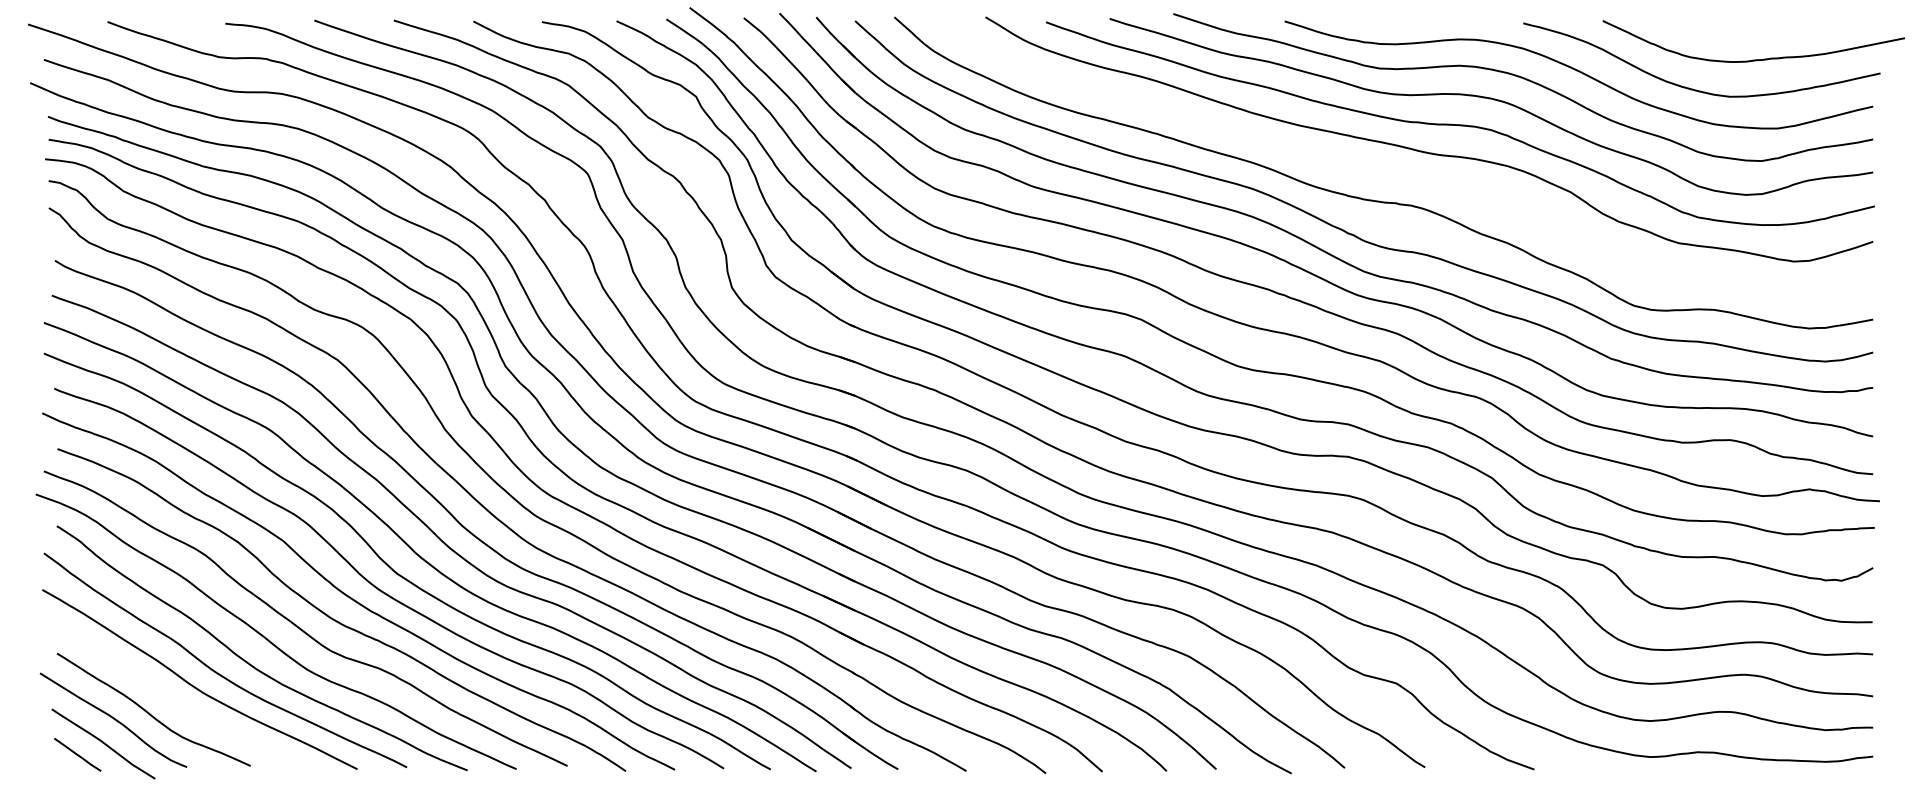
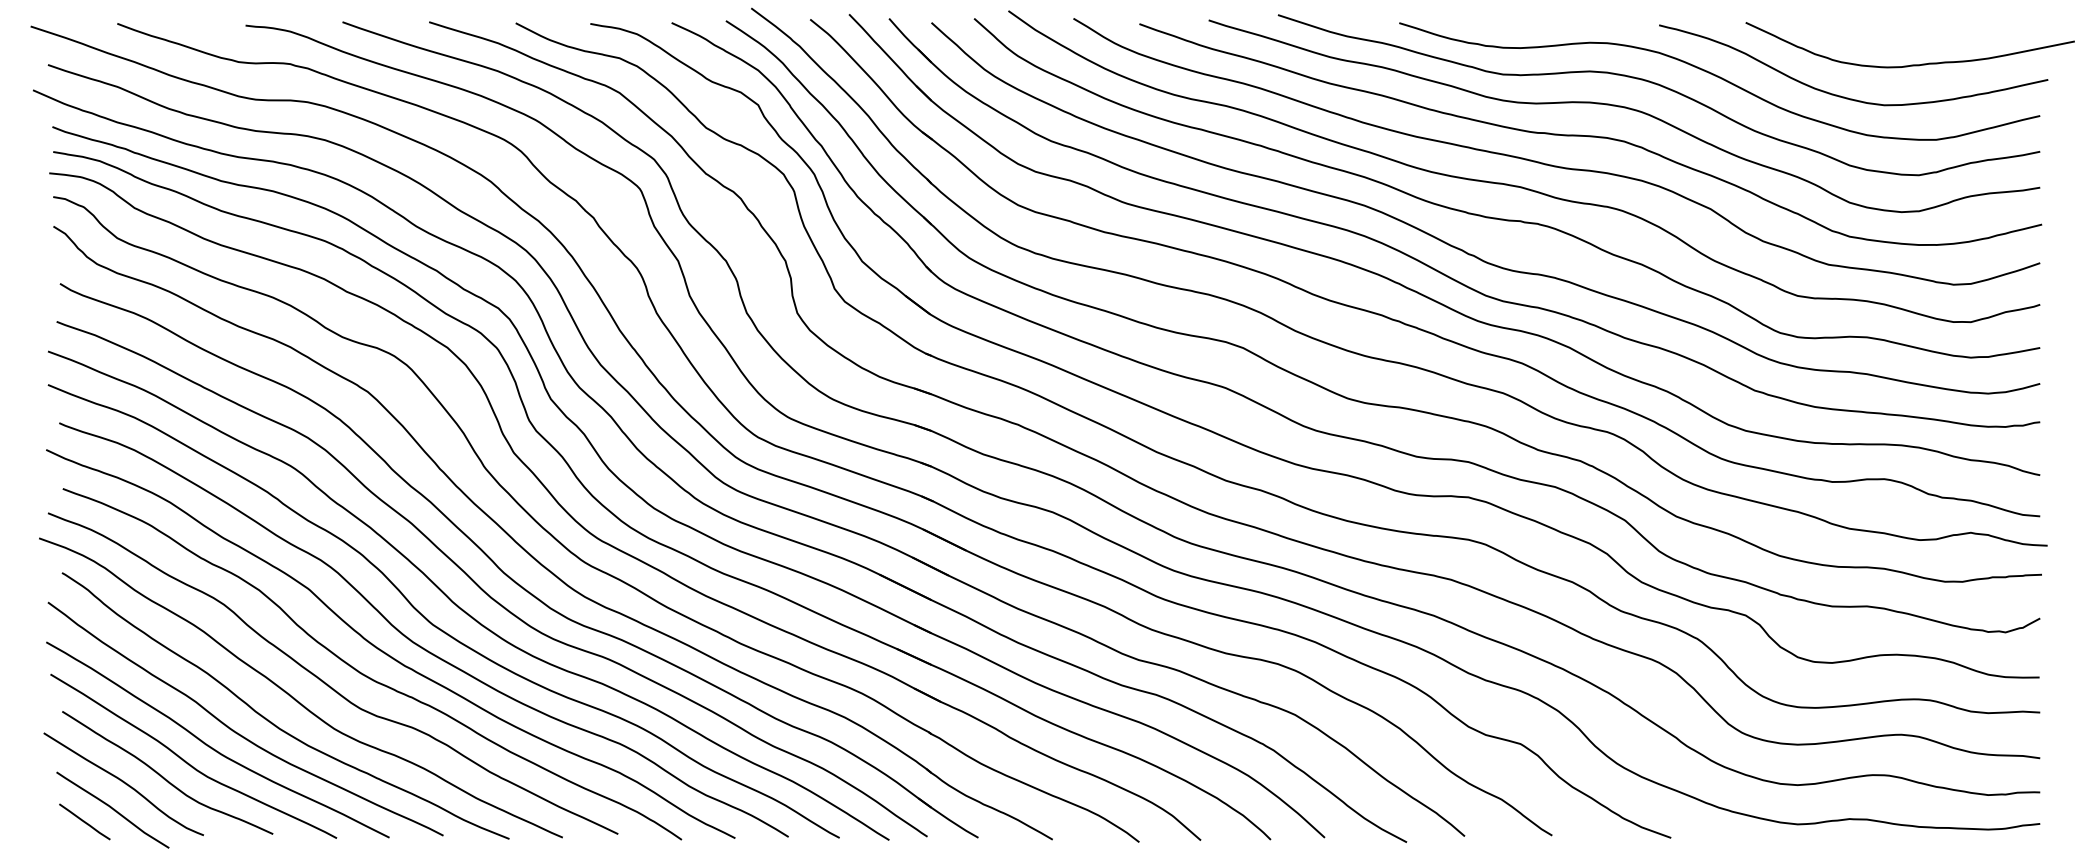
curve: (1394, 170) -> (1518, 185), added
curve: (173, 700) -> (189, 762), added

